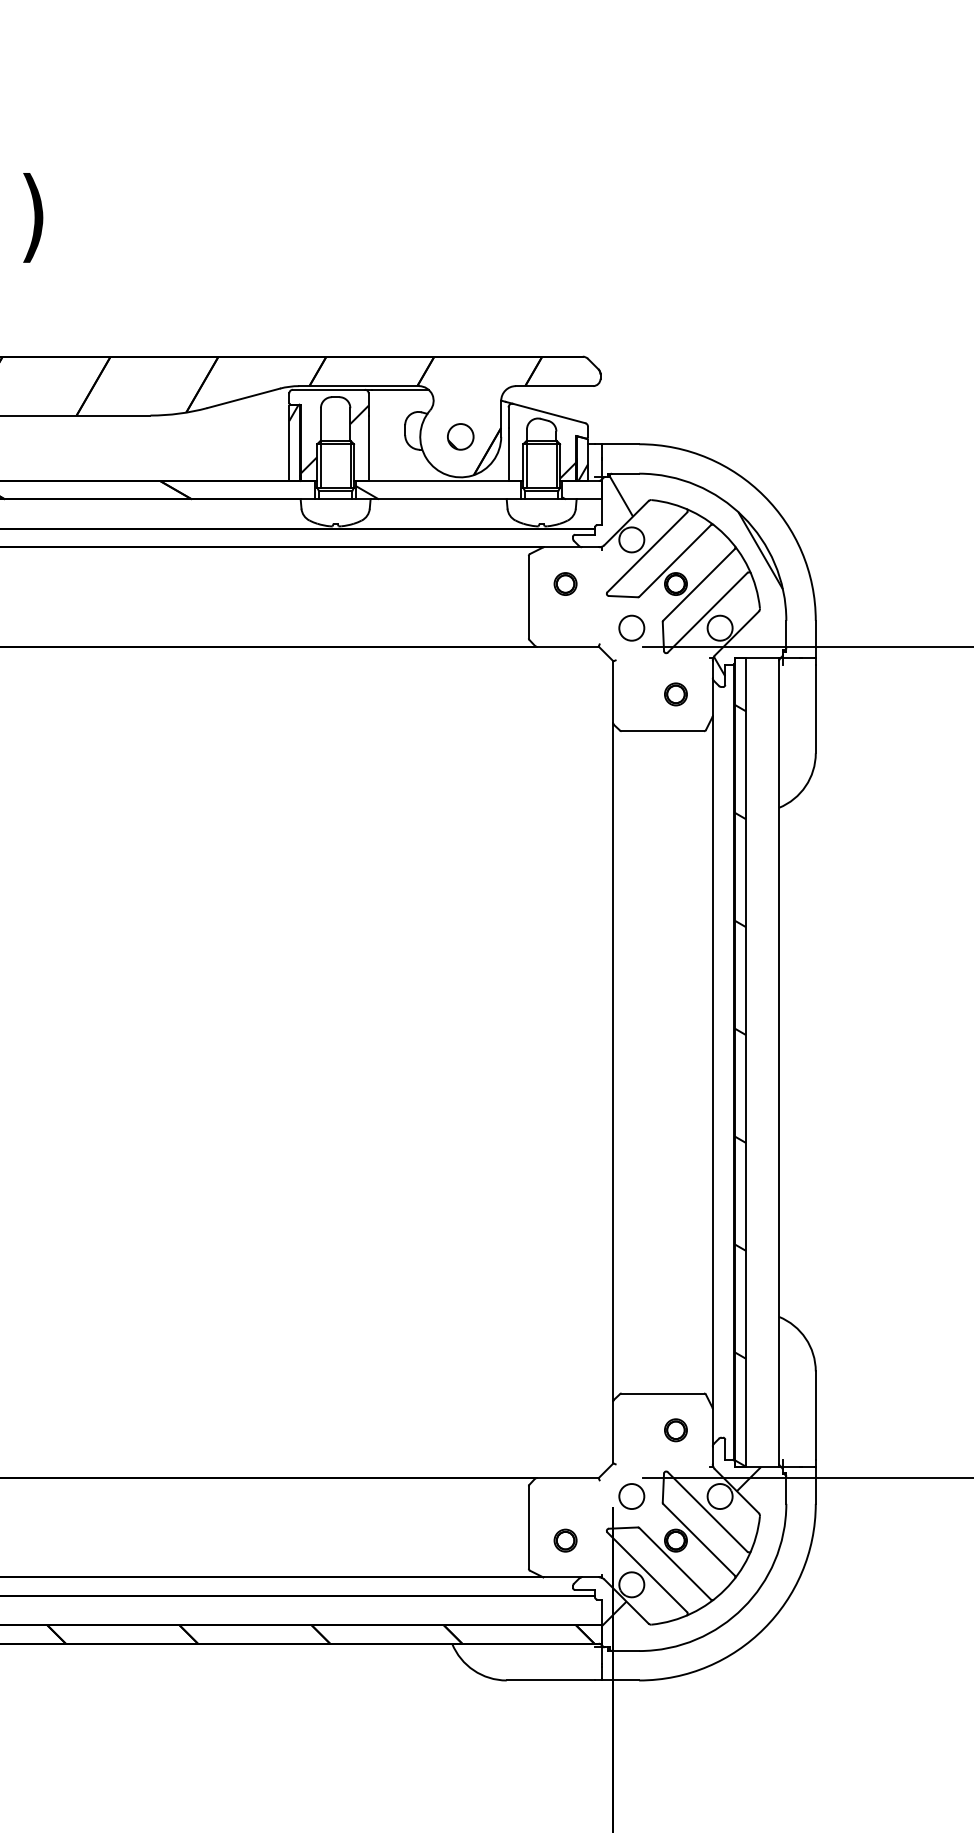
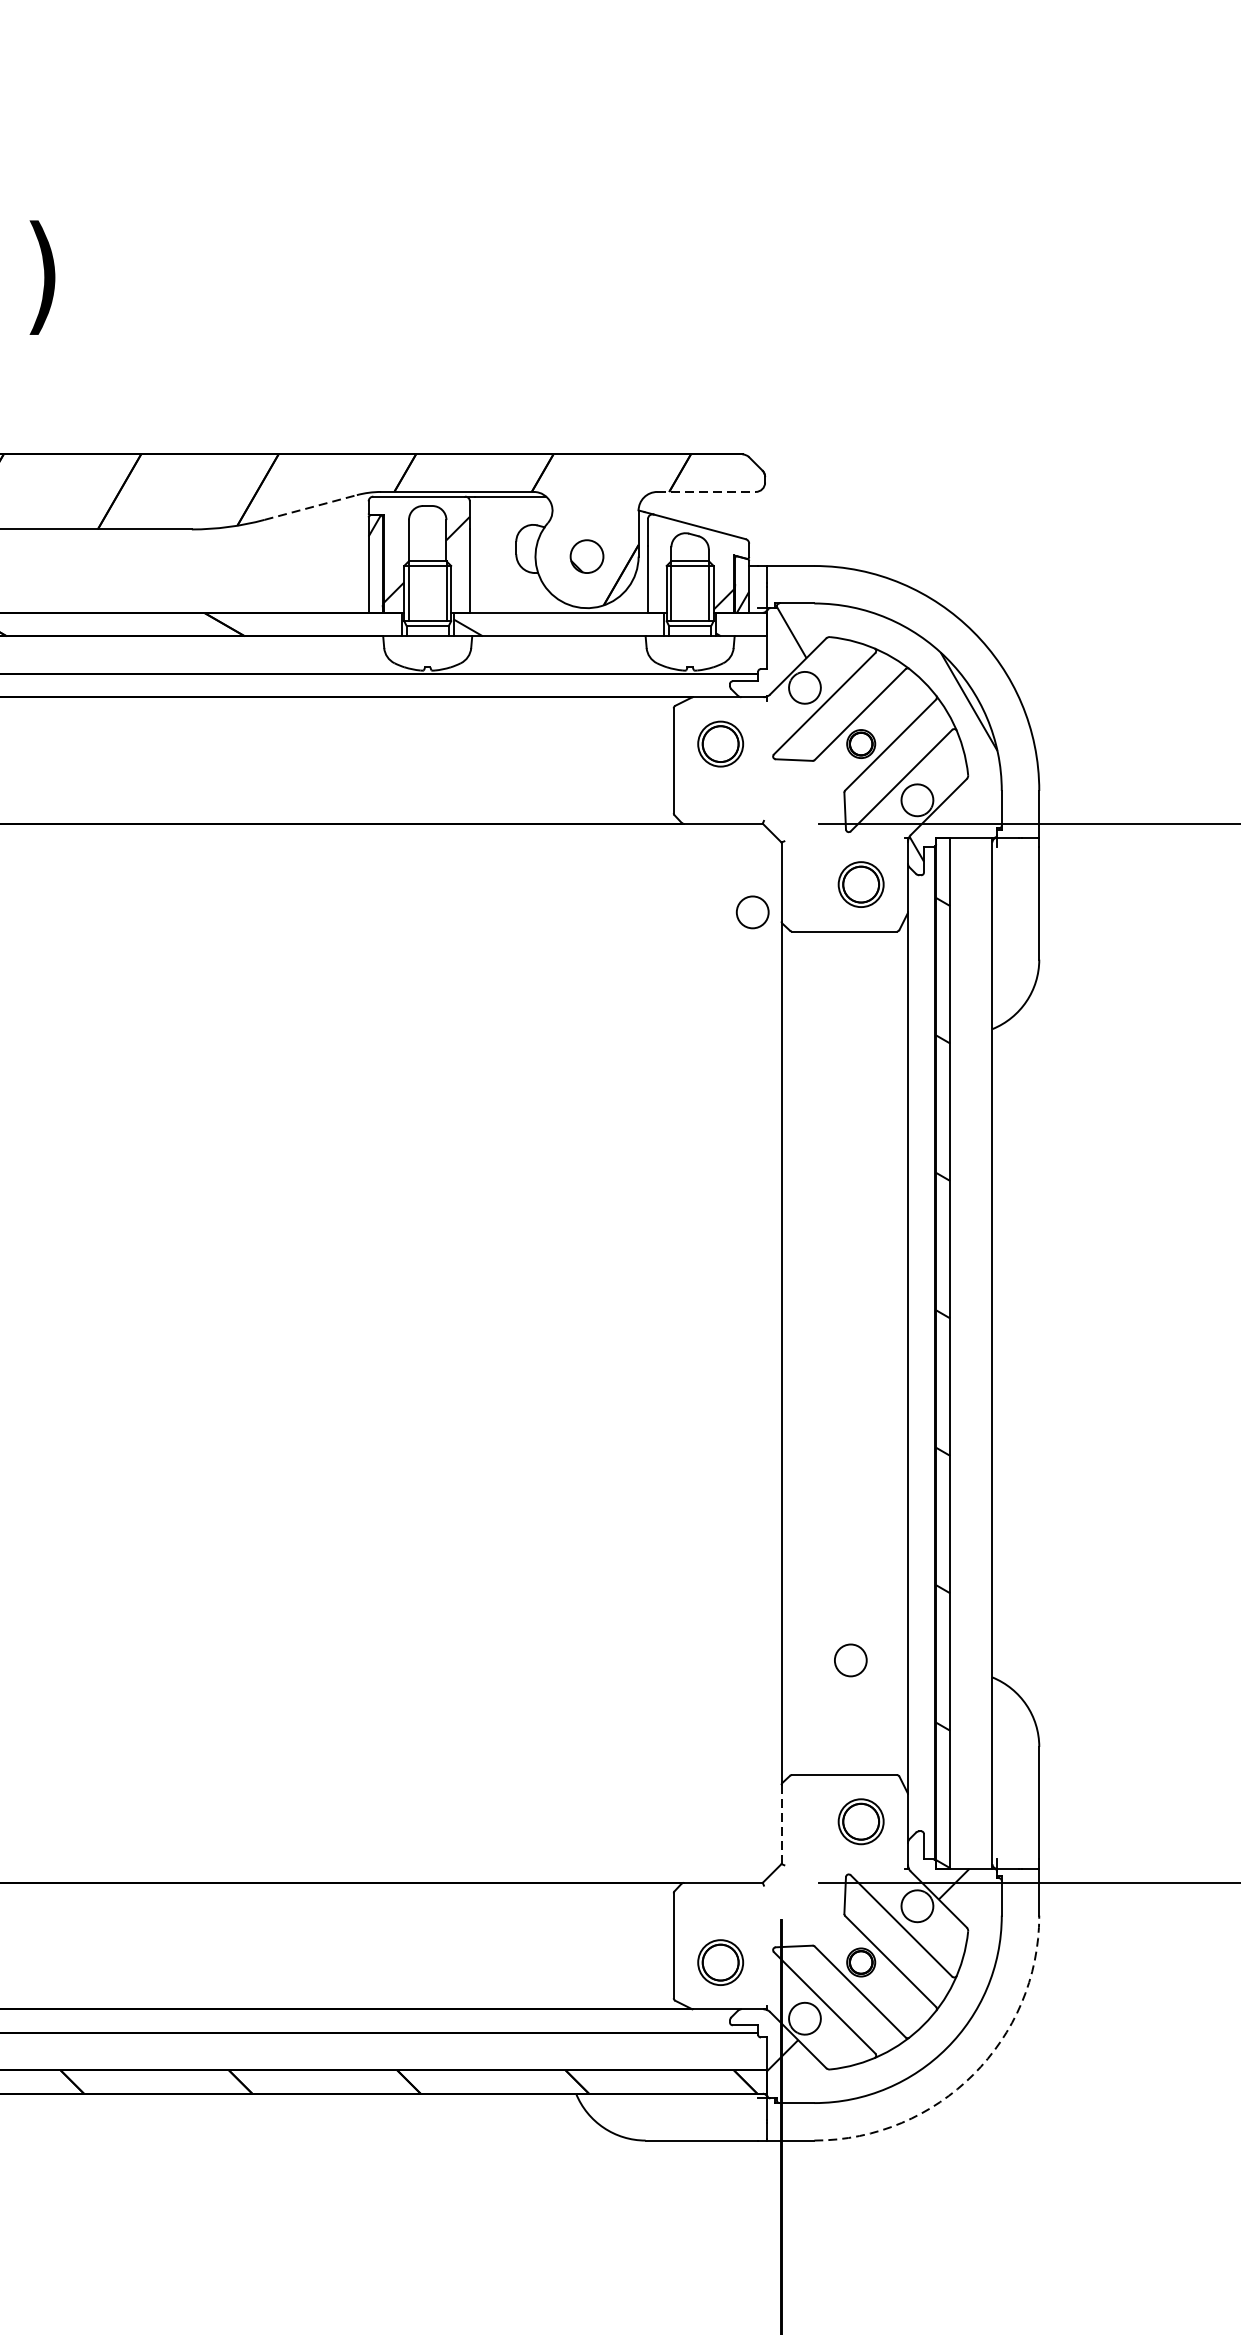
line: (554, 386) -> (706, 492), solid -> dashed
line: (244, 398) -> (311, 507), solid -> dashed
part: (565, 583) -> (720, 743), size x1.6
circle: (631, 627) -> (752, 911), moved
part: (675, 694) -> (860, 884), size x1.6
part: (675, 1430) -> (860, 1822), size x1.6
line: (613, 1432) -> (781, 1824), solid -> dashed
circle: (631, 1496) -> (850, 1660), moved
part: (565, 1540) -> (720, 1962), size x1.6
arc: (764, 1628) -> (973, 2074), solid -> dashed

